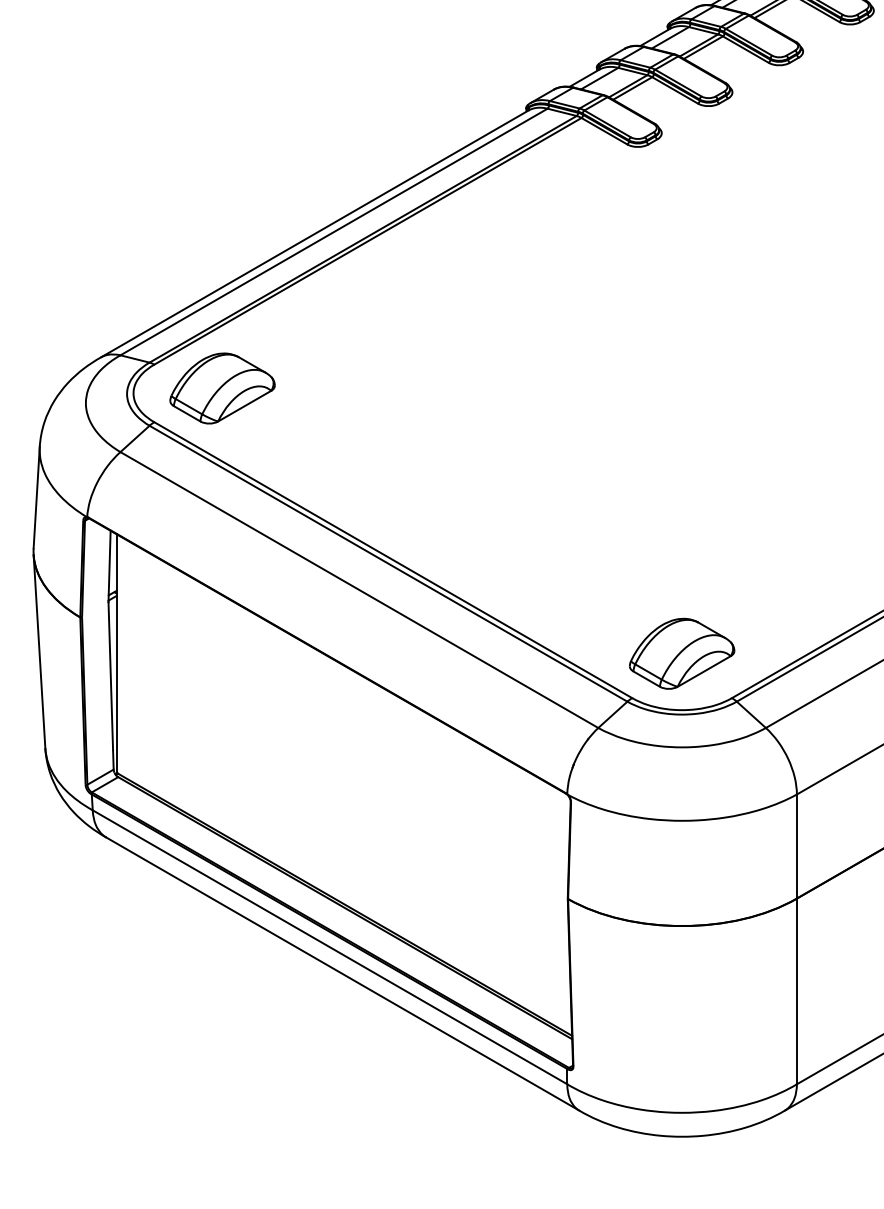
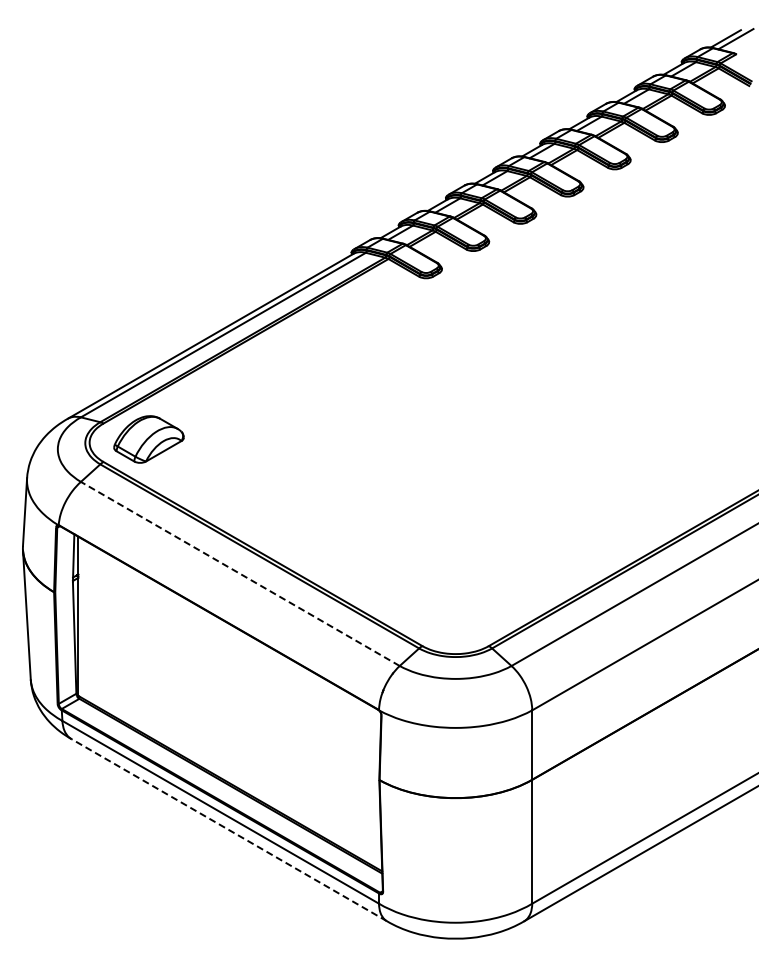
line: (358, 589) -> (239, 573), solid -> dashed
part: (681, 653) -> (455, 616), removed
line: (341, 973) -> (228, 829), solid -> dashed

